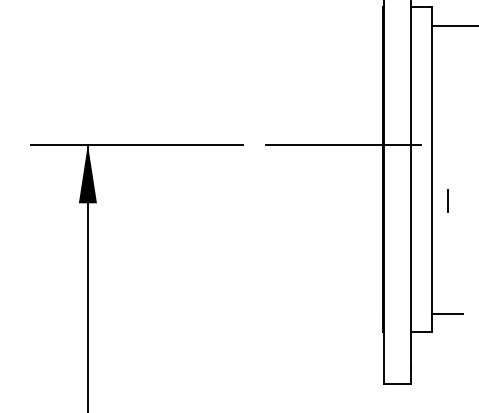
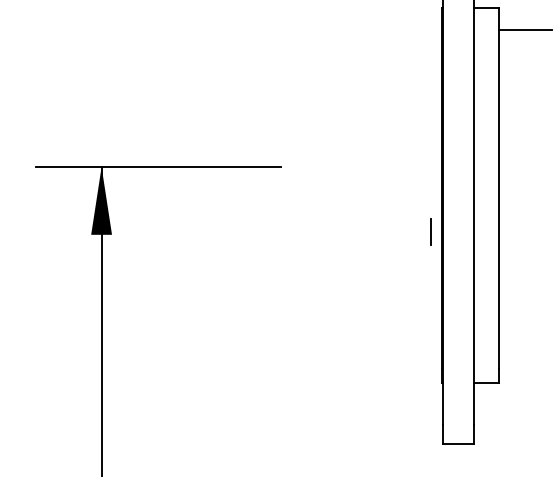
line: (343, 144) -> (396, 167), removed
line: (447, 200) -> (430, 231), moved
line: (447, 313) -> (516, 362), removed

